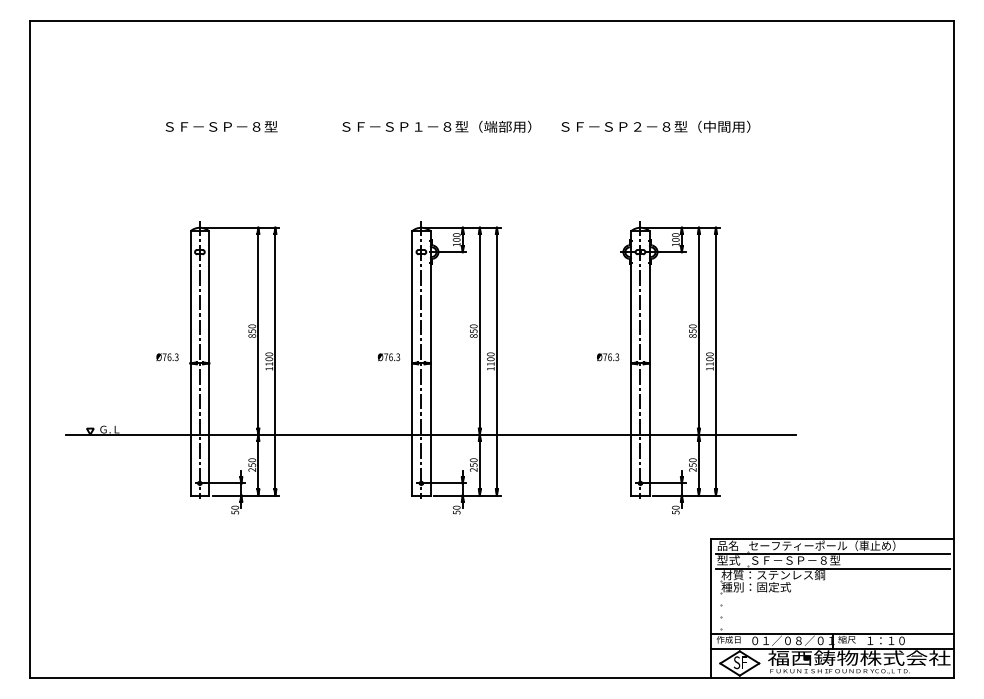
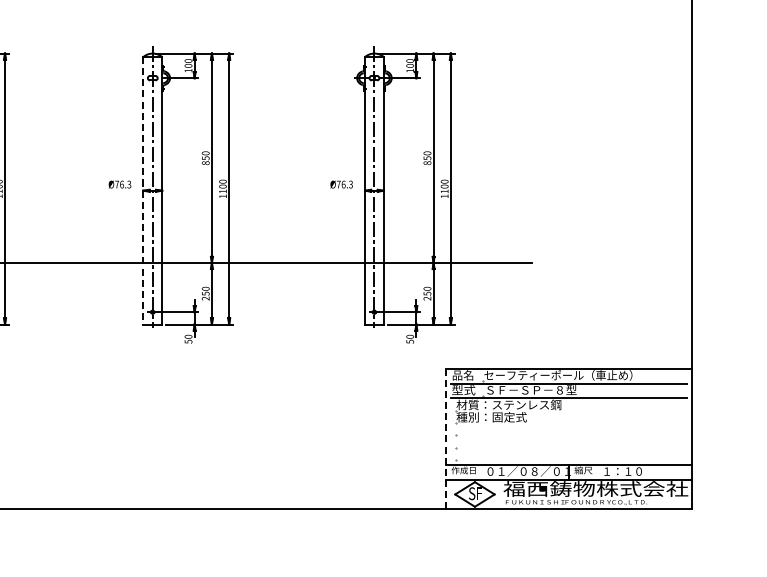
line: (412, 363) -> (143, 190), solid -> dashed
line: (711, 608) -> (446, 438), solid -> dashed

